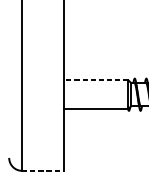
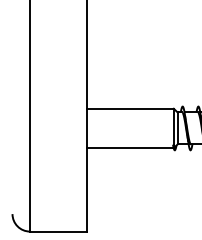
line: (96, 80) -> (130, 108), dashed -> solid
line: (43, 170) -> (58, 231), dashed -> solid

